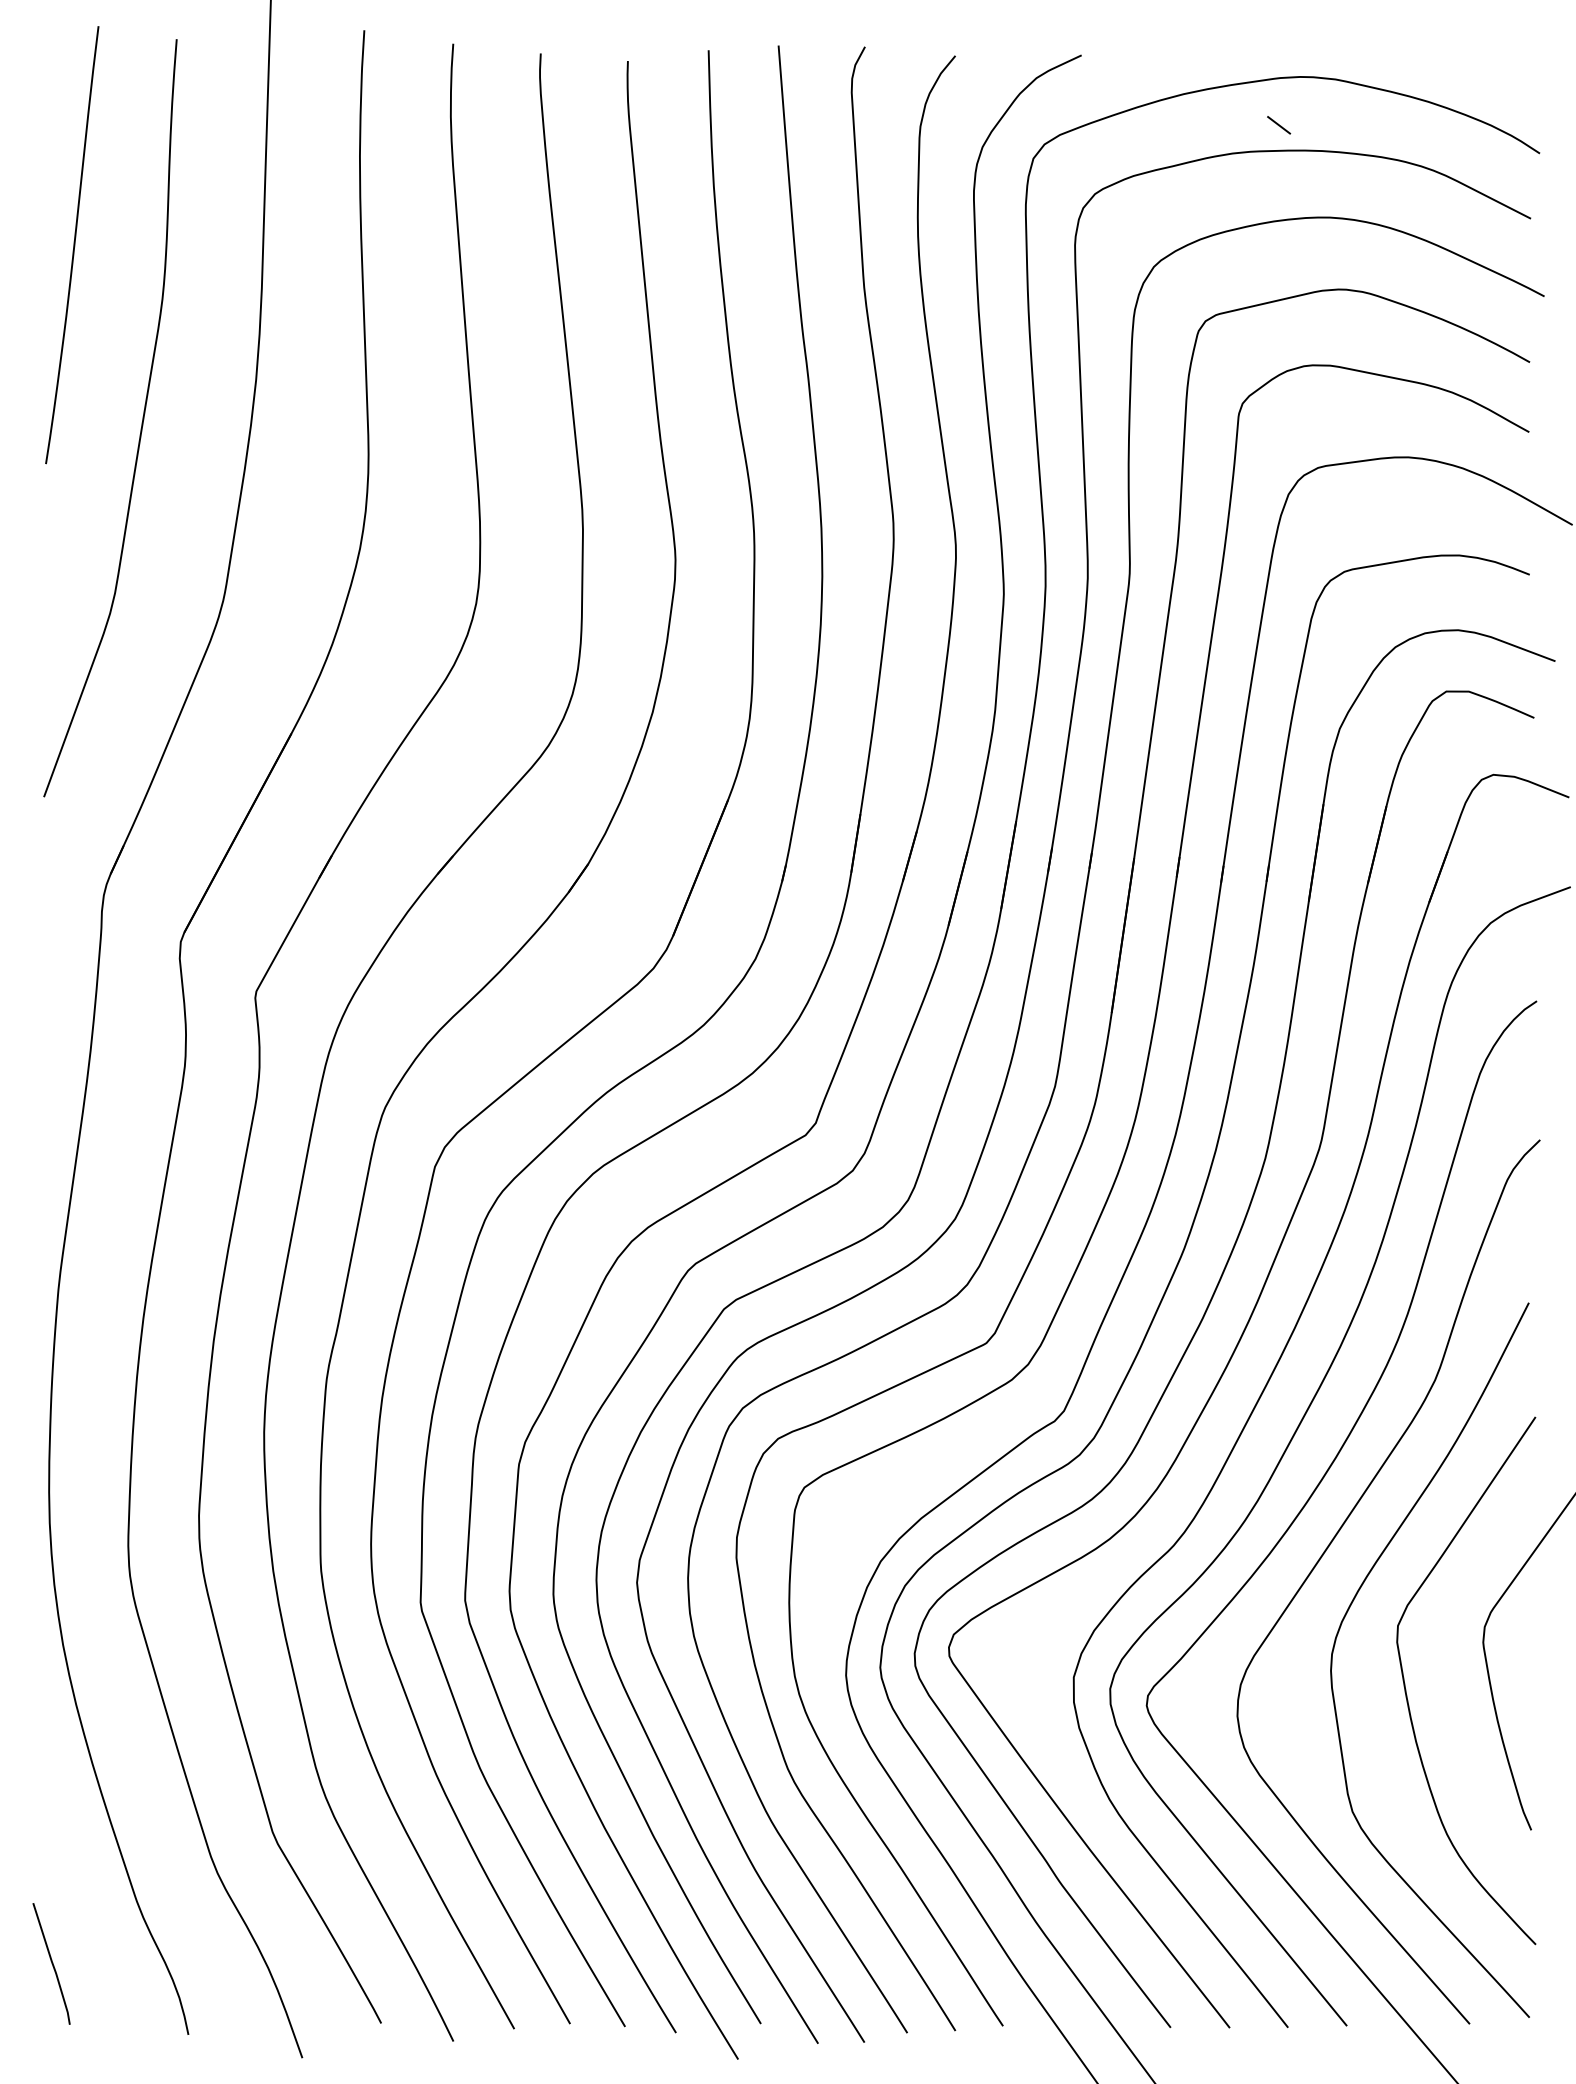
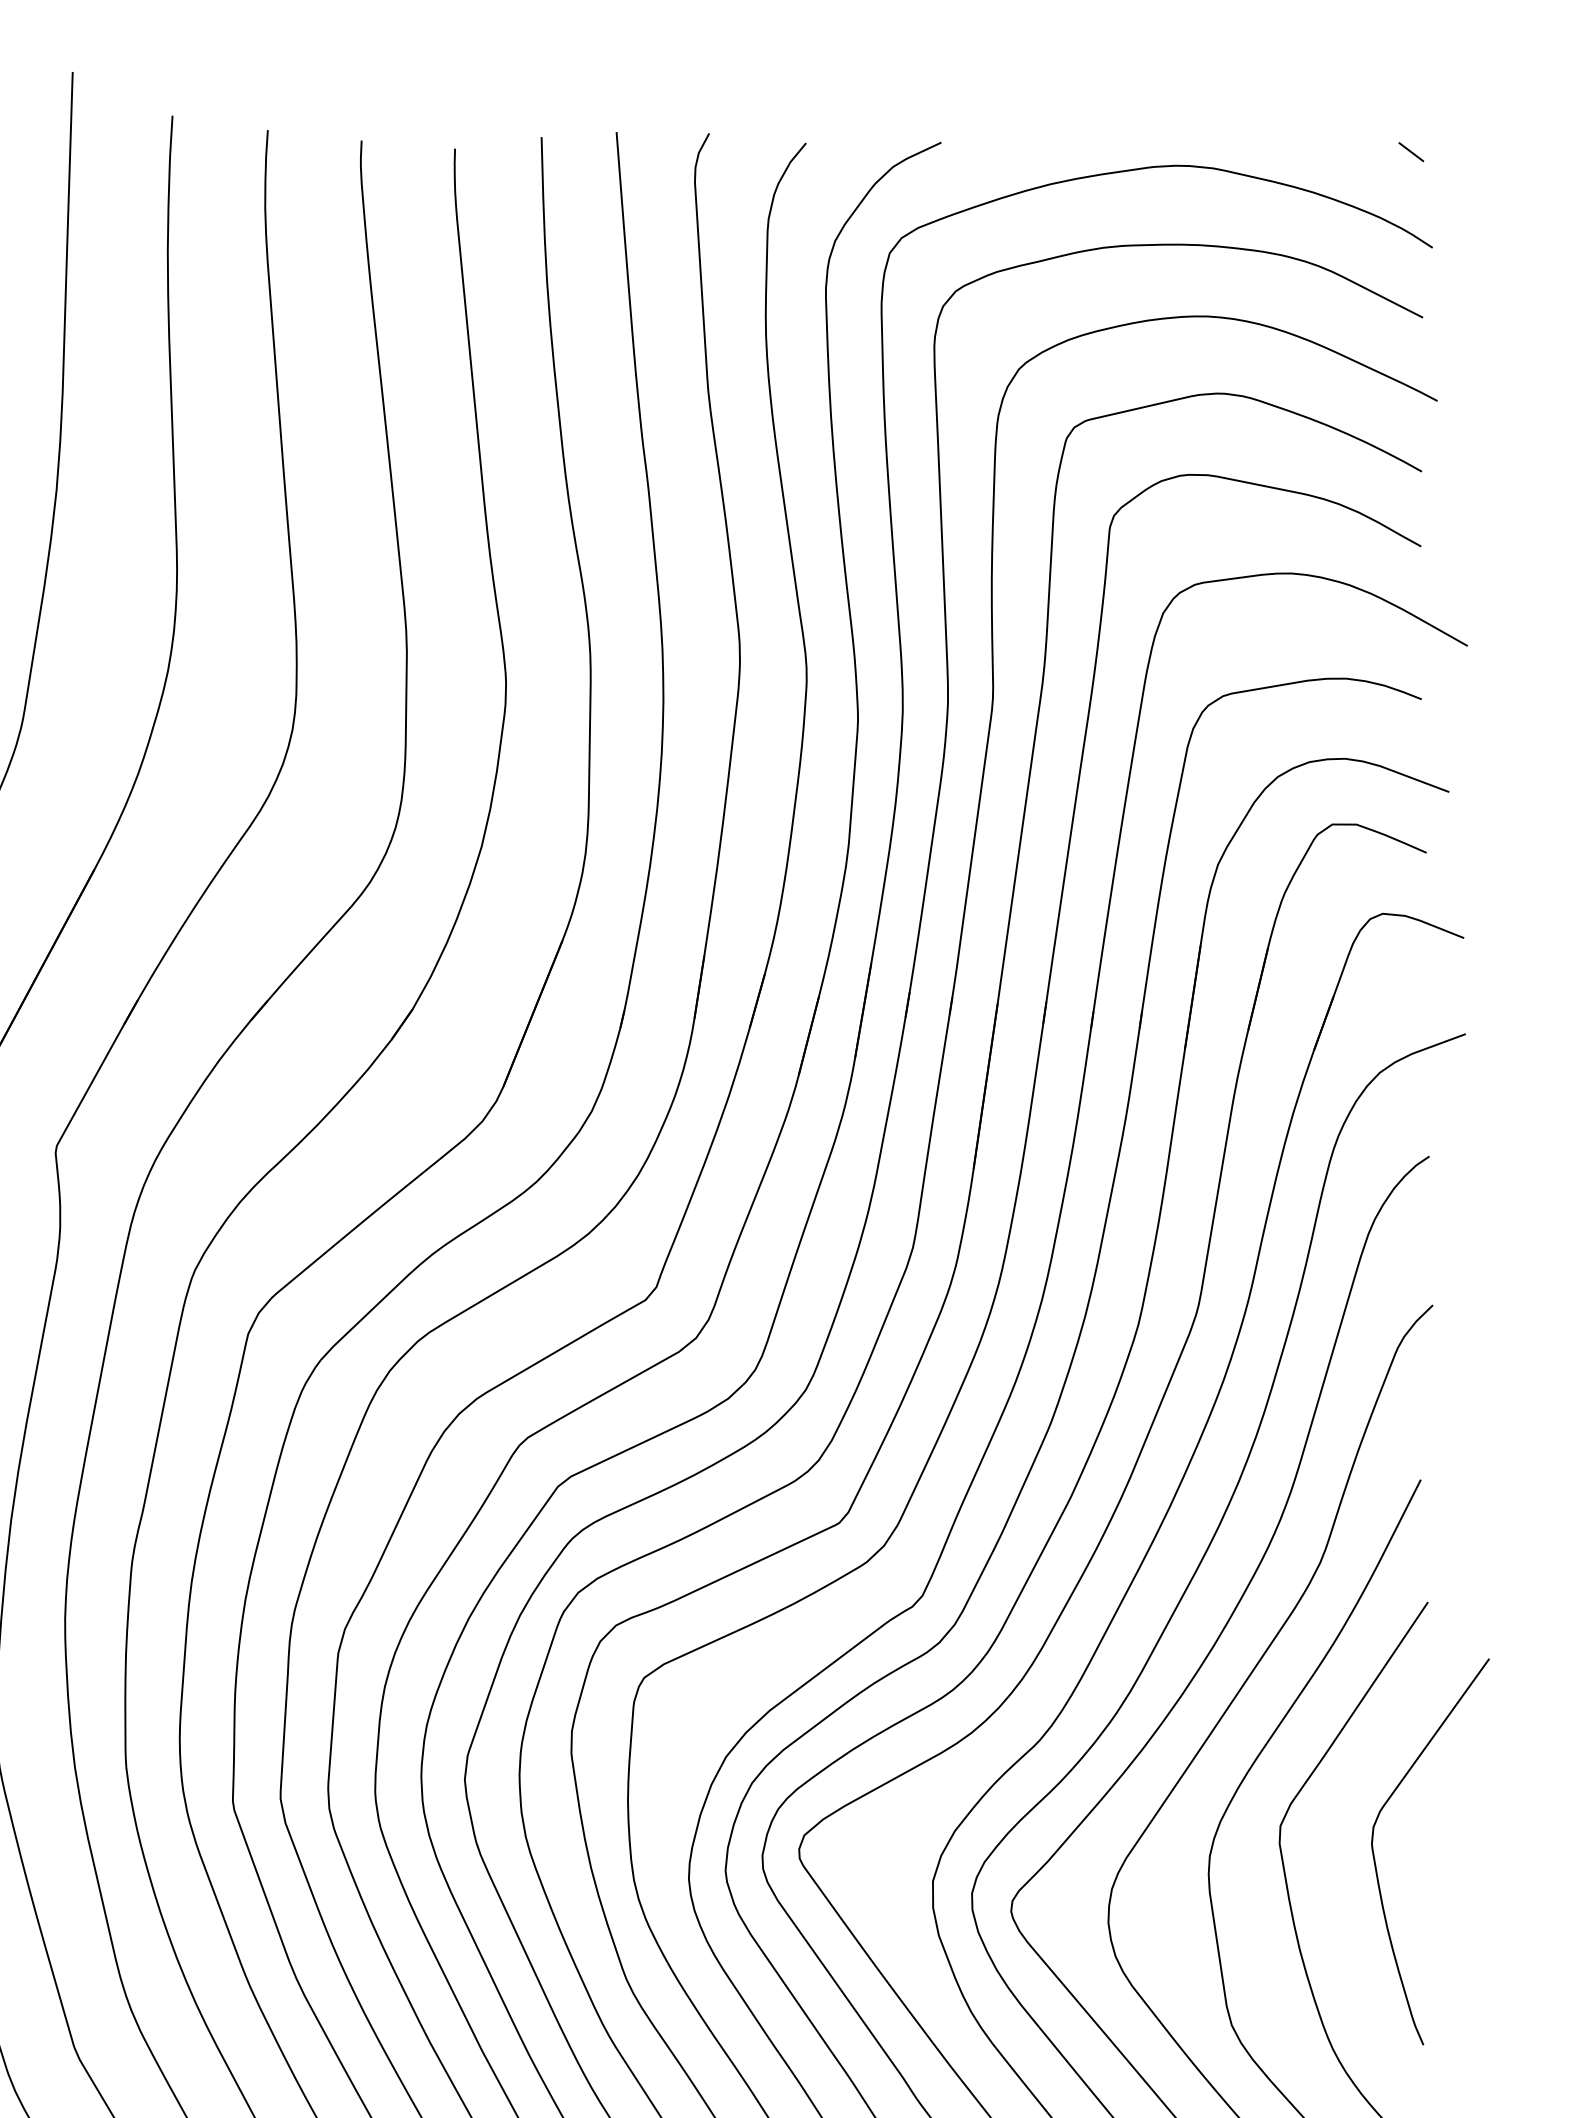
line: (1279, 125) -> (1411, 152), moved

